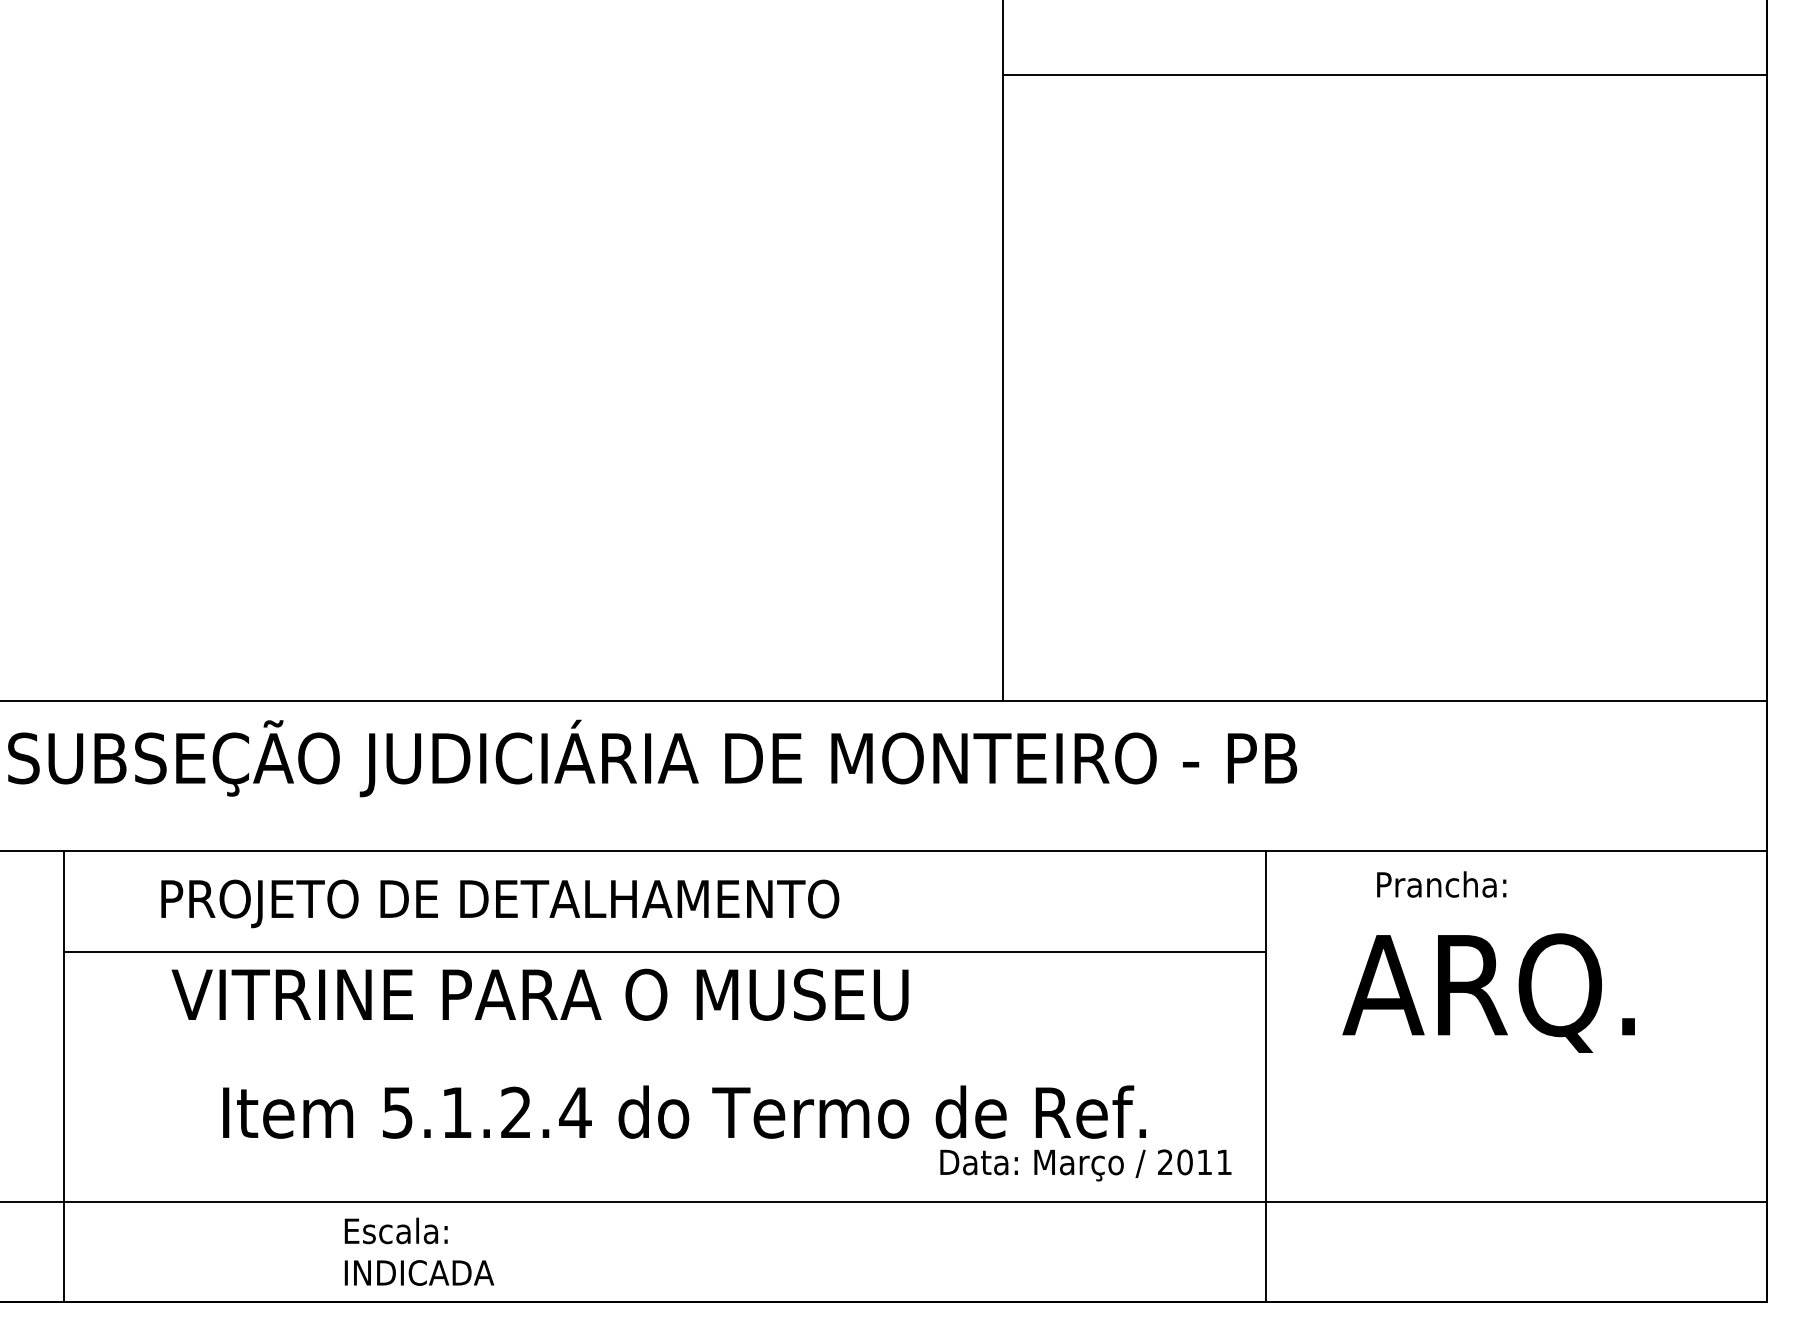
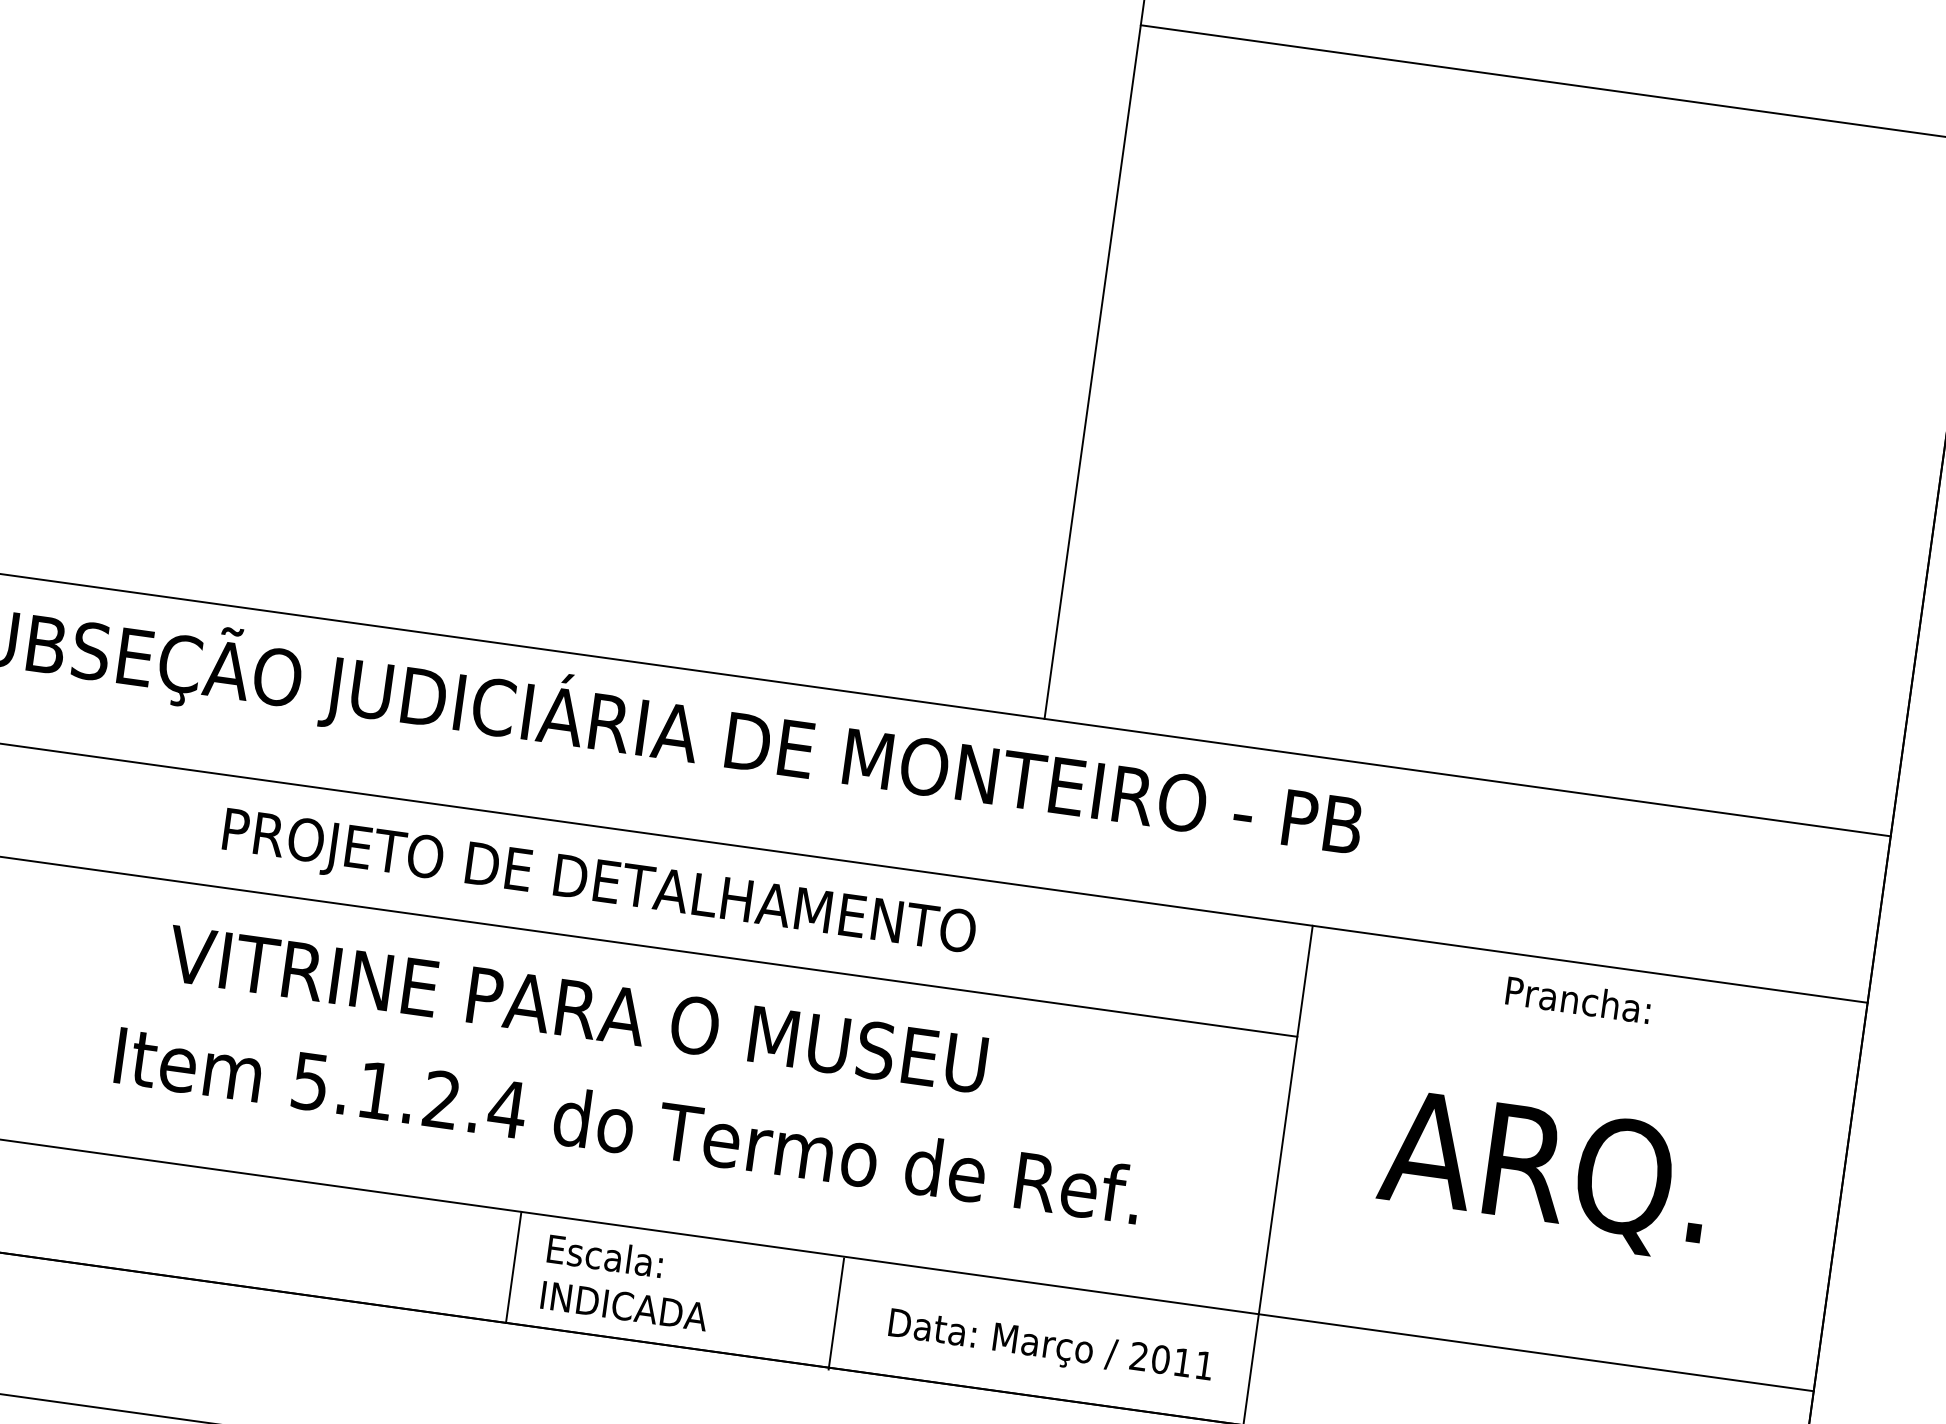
text: (1441, 884) -> (1578, 999), moved
text: (500, 903) -> (599, 885), moved
text: (1488, 992) -> (1543, 1173), moved
text: (539, 994) -> (576, 1008), moved
text: (1085, 1165) -> (1050, 1347), moved
text: (419, 1251) -> (627, 1282), moved
line: (600, 1252) -> (513, 1267), added
line: (892, 1253) -> (836, 1313), added

